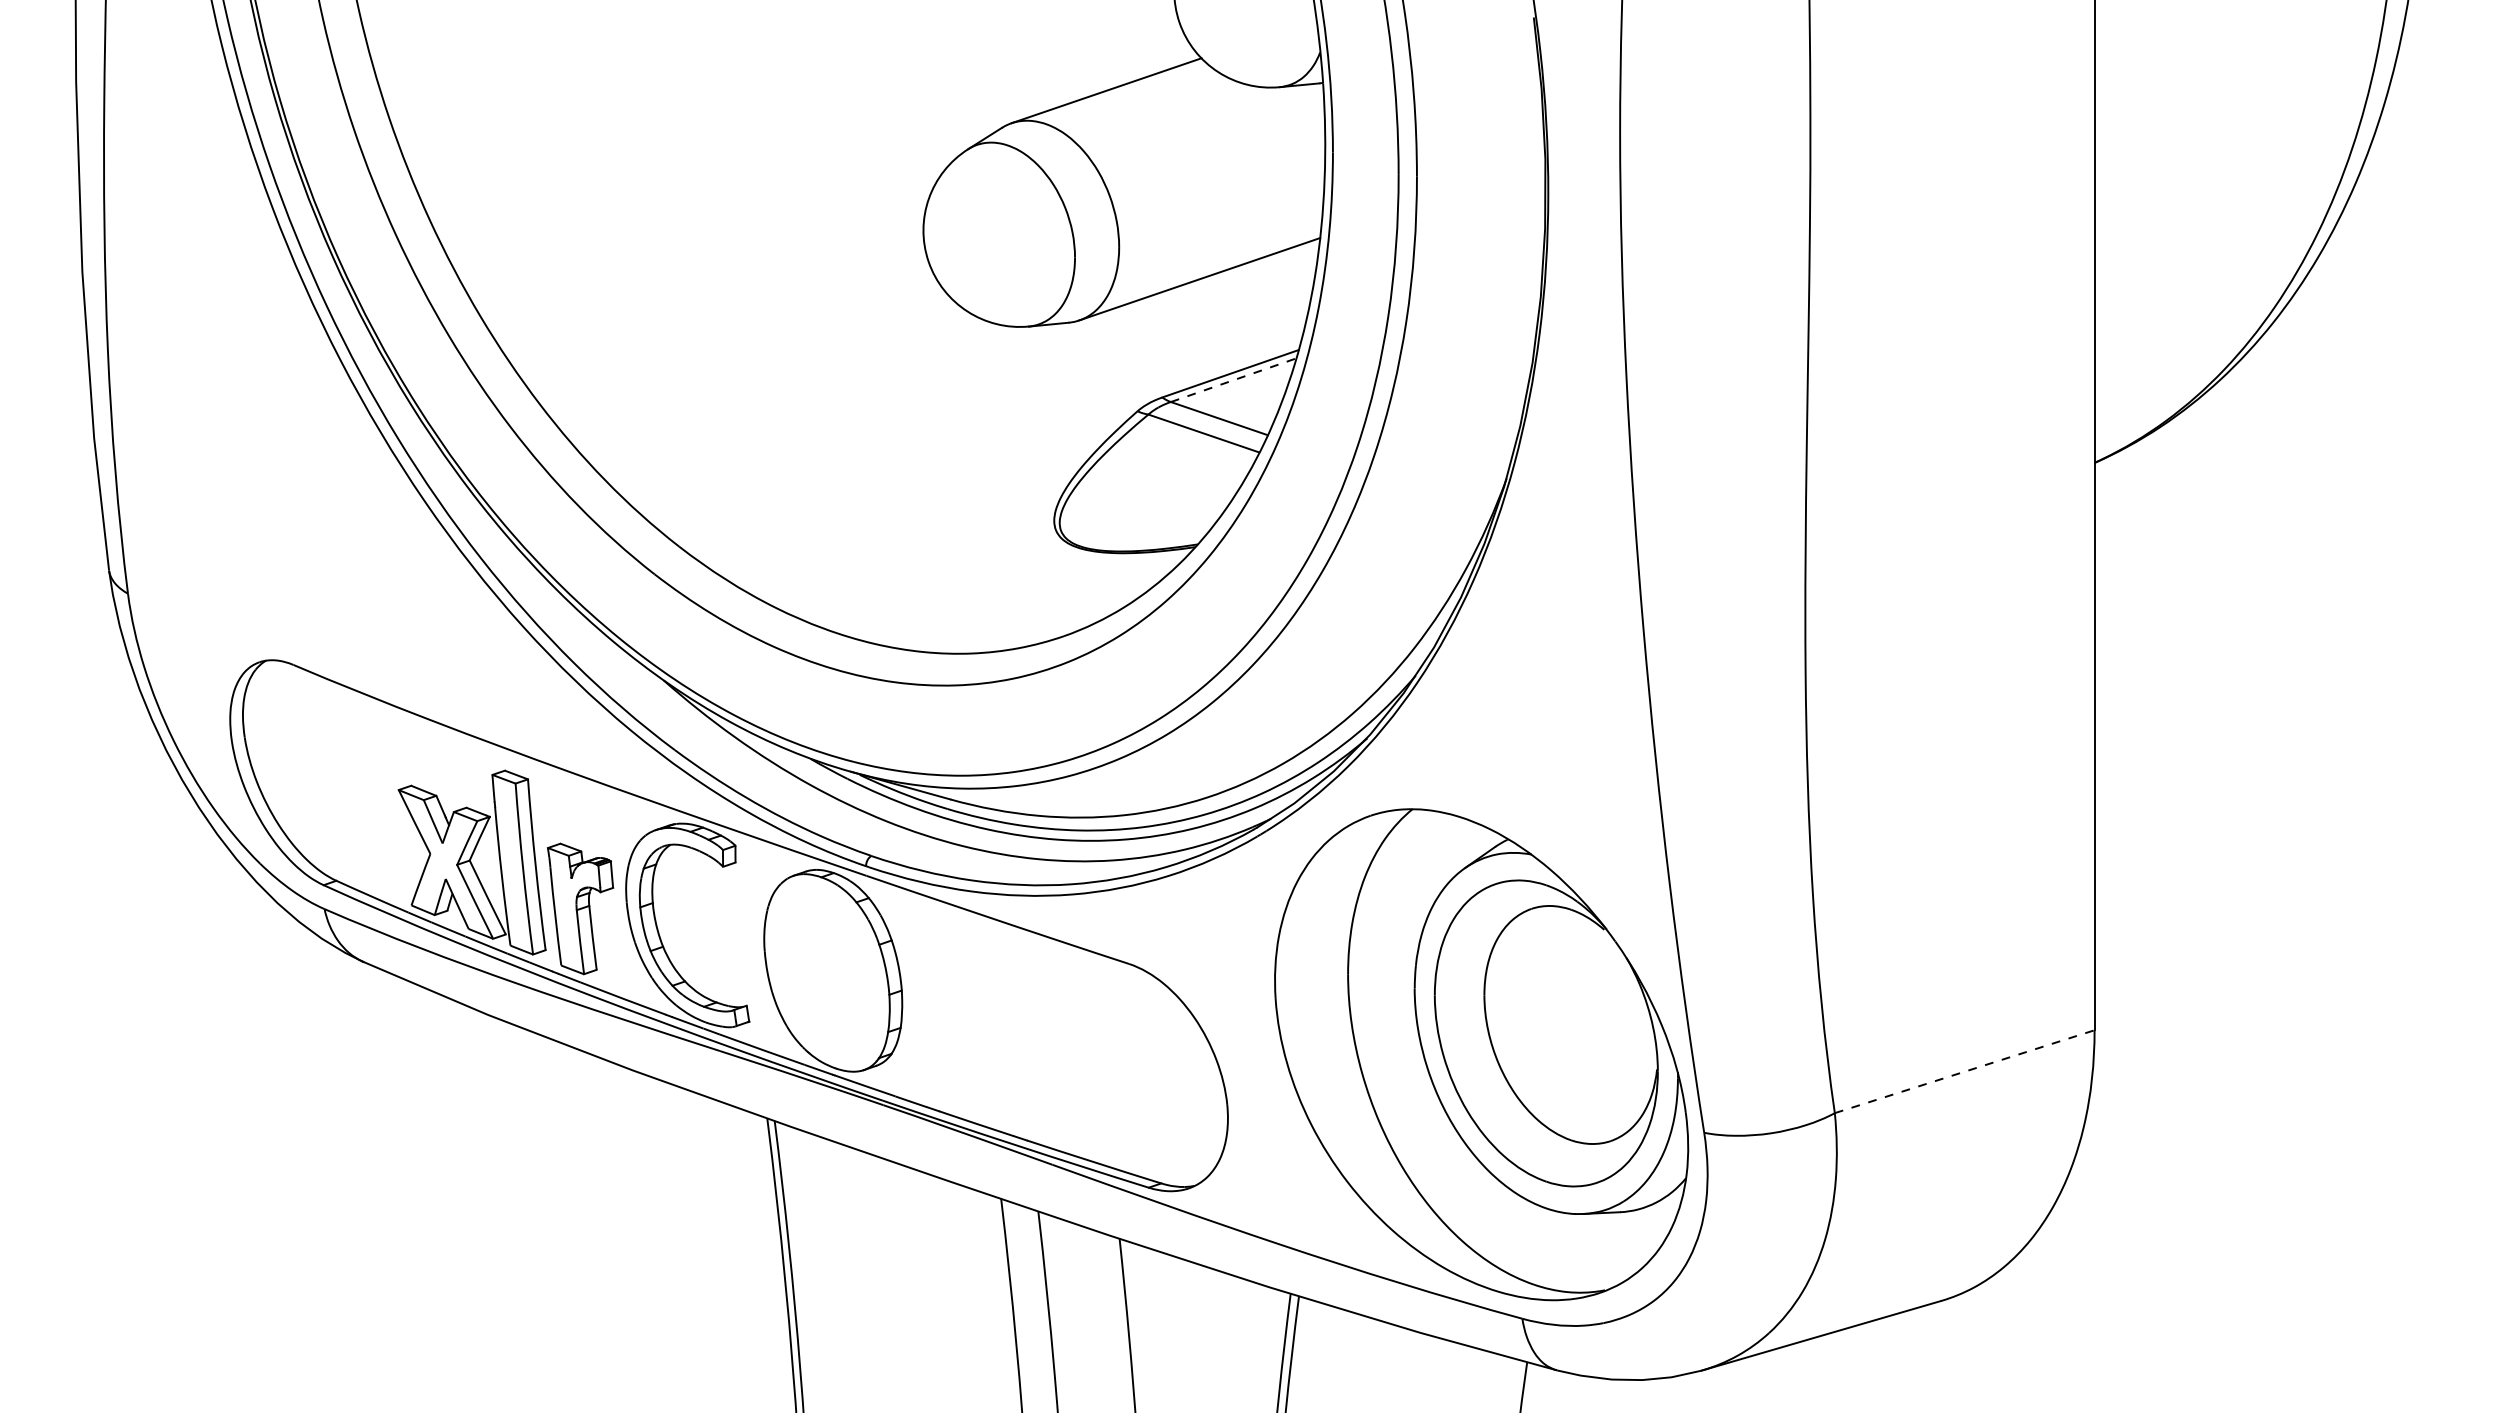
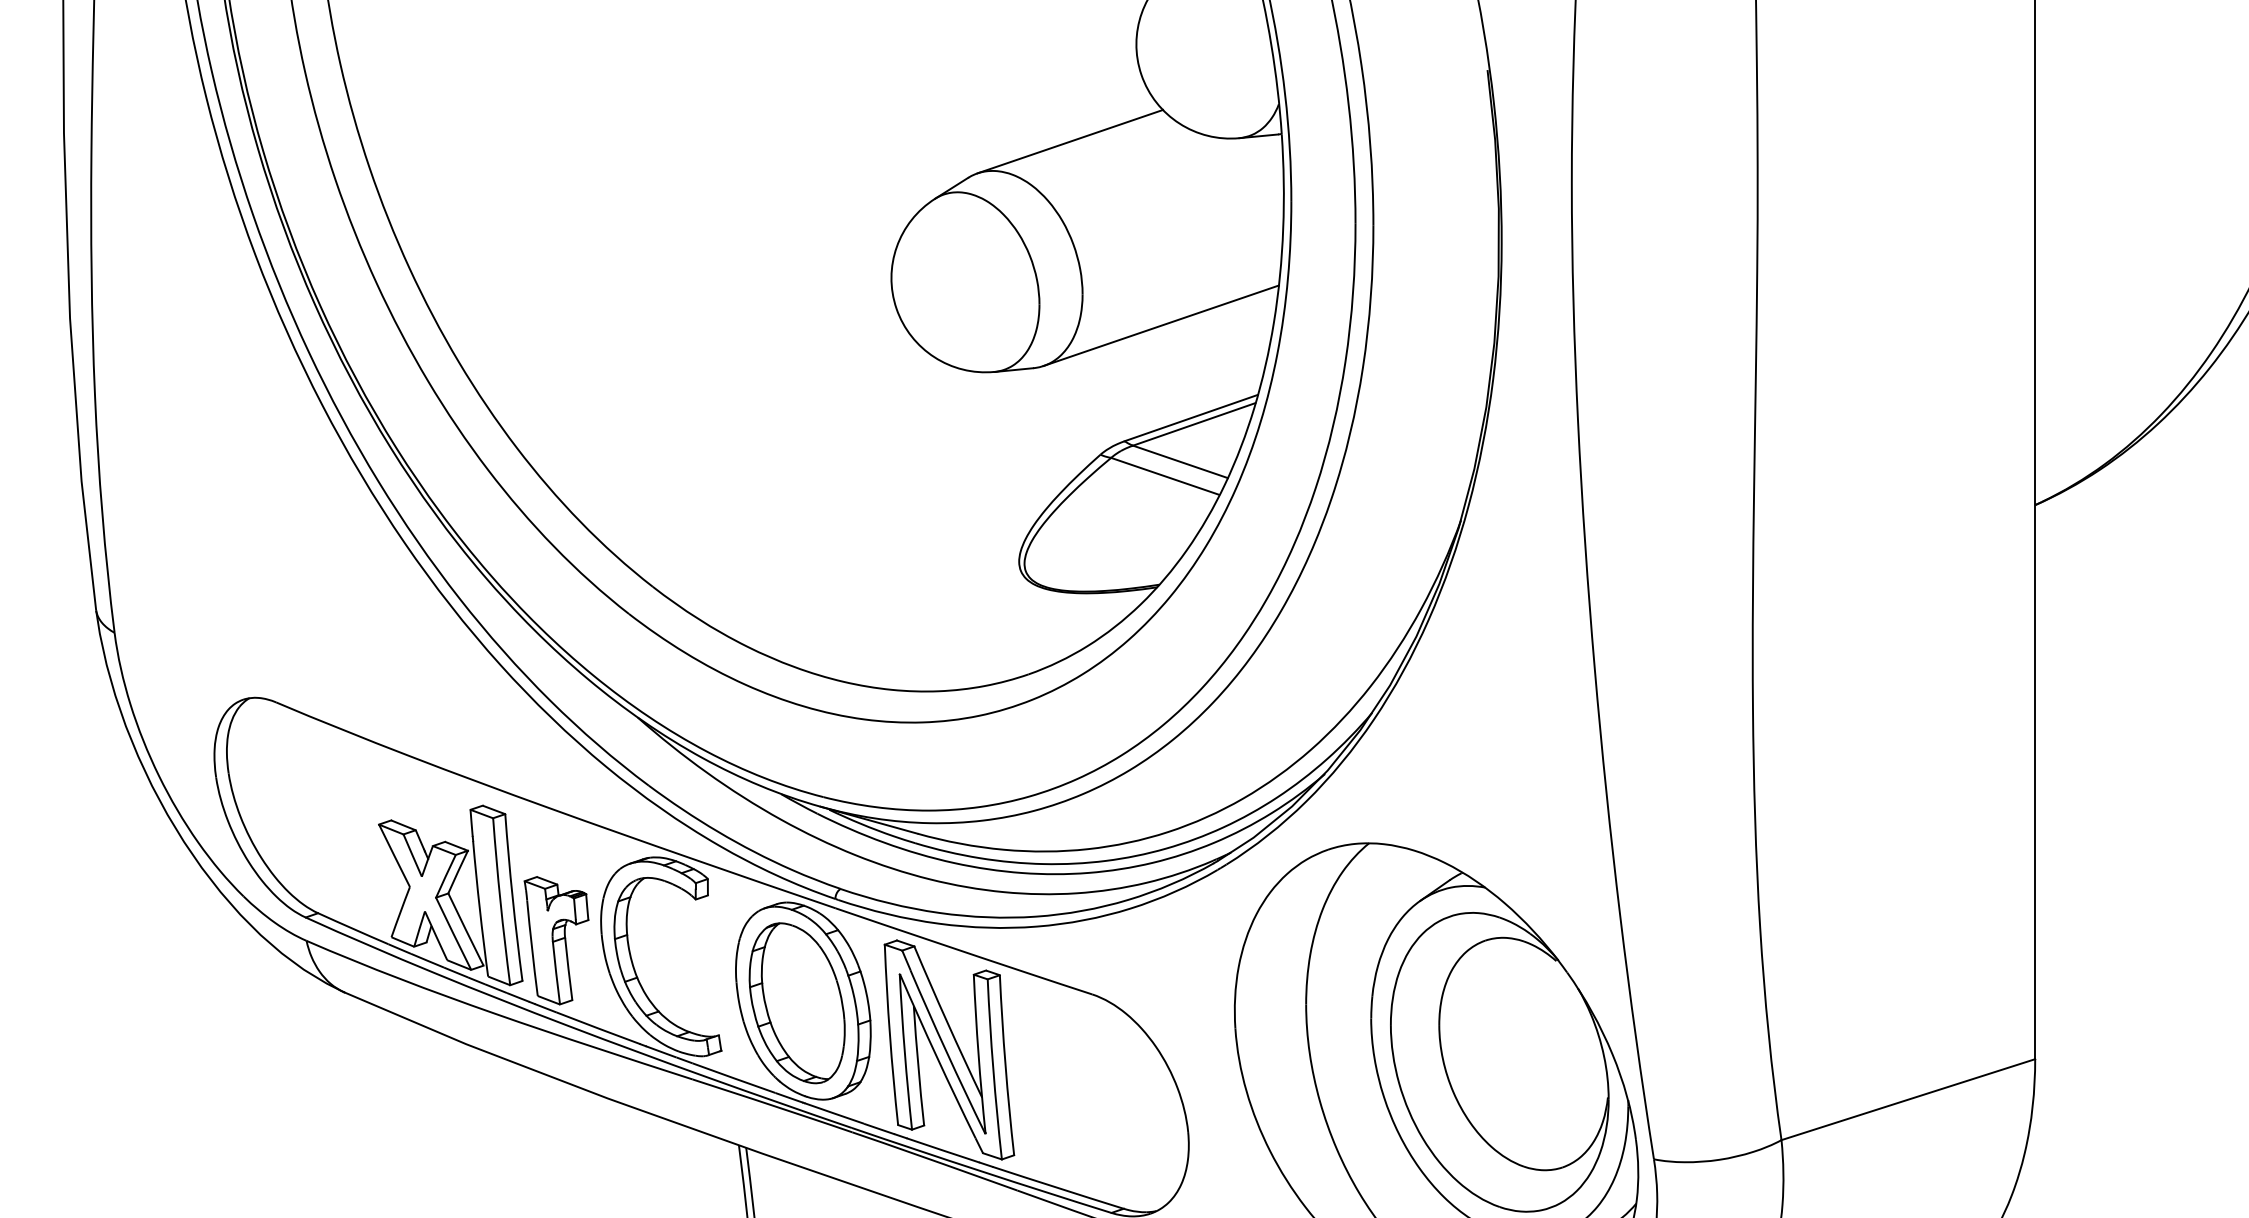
line: (1233, 380) -> (1194, 424), dashed -> solid
part: (826, 972) -> (796, 1002), added
part: (982, 1020) -> (949, 1049), added
line: (1965, 1071) -> (1909, 1099), dashed -> solid

